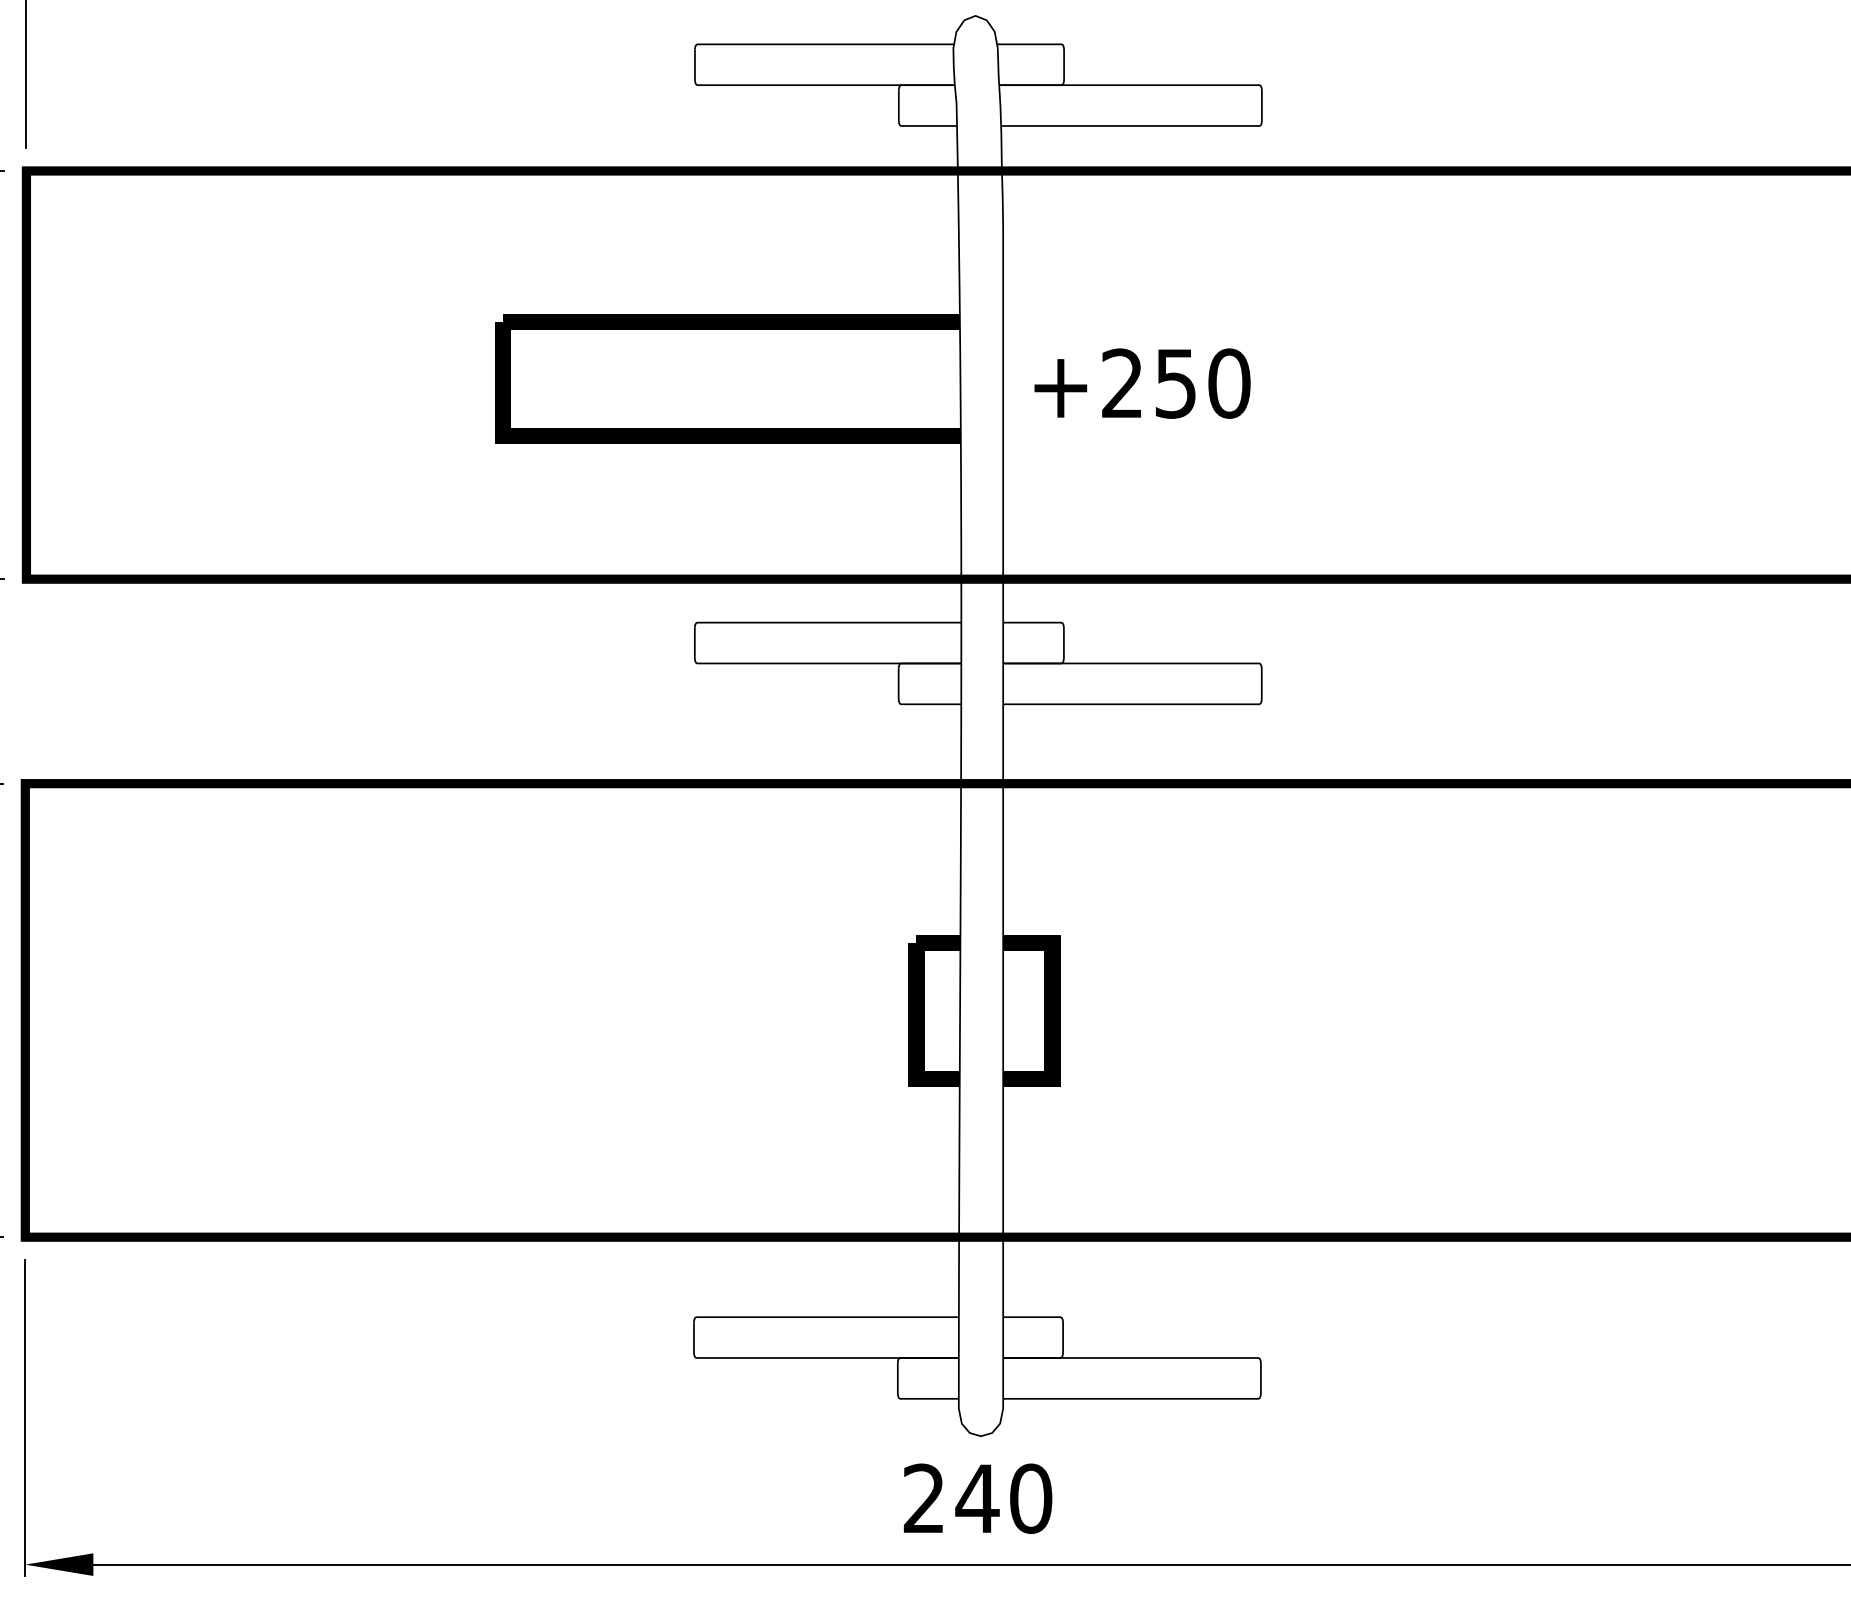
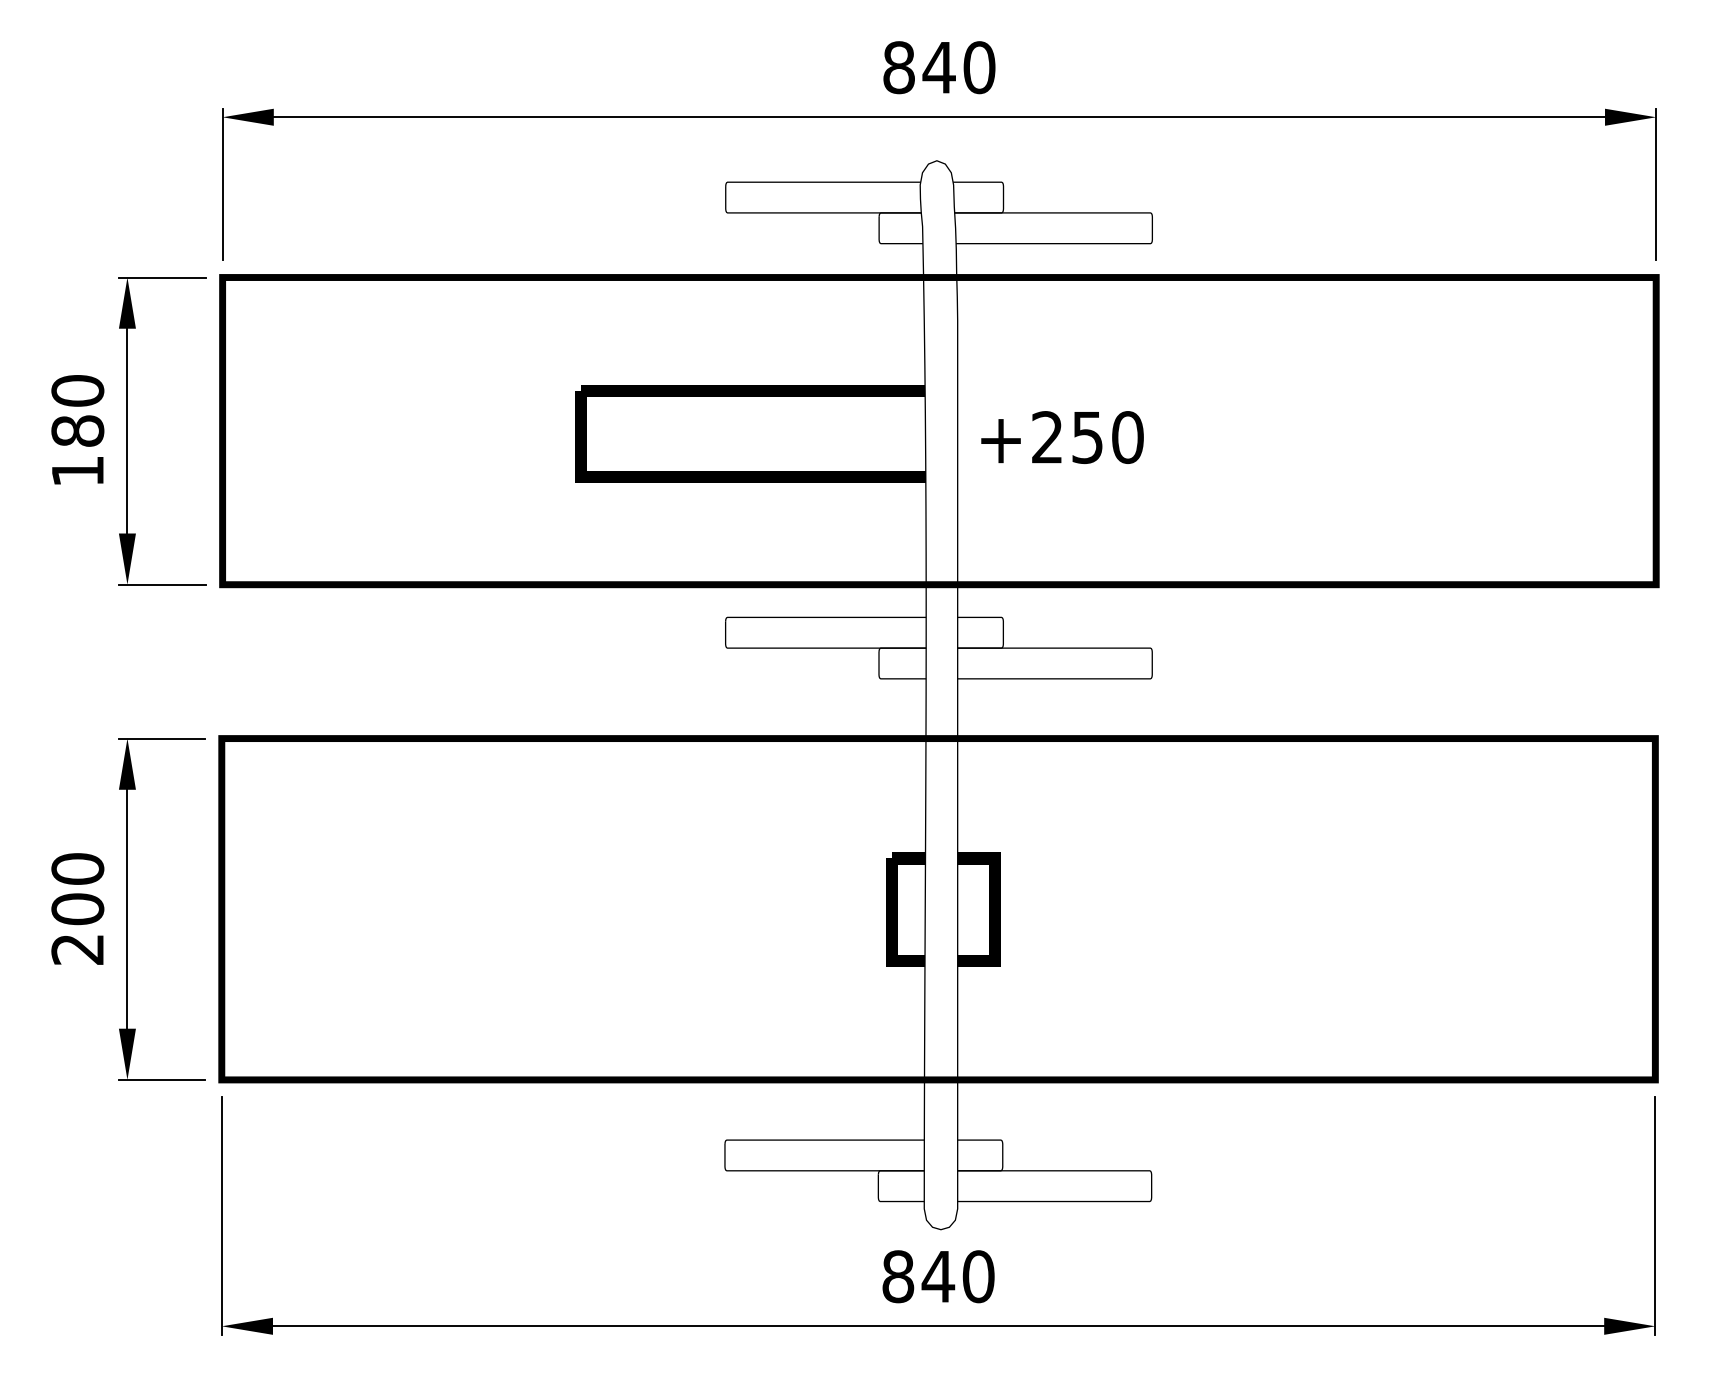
text: (924, 1498) -> (898, 1276), 240 -> 840

